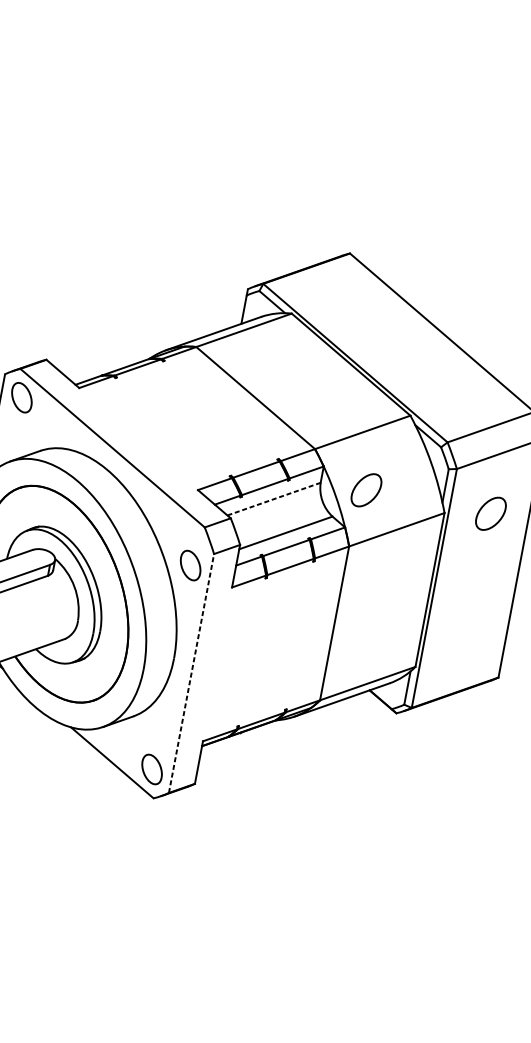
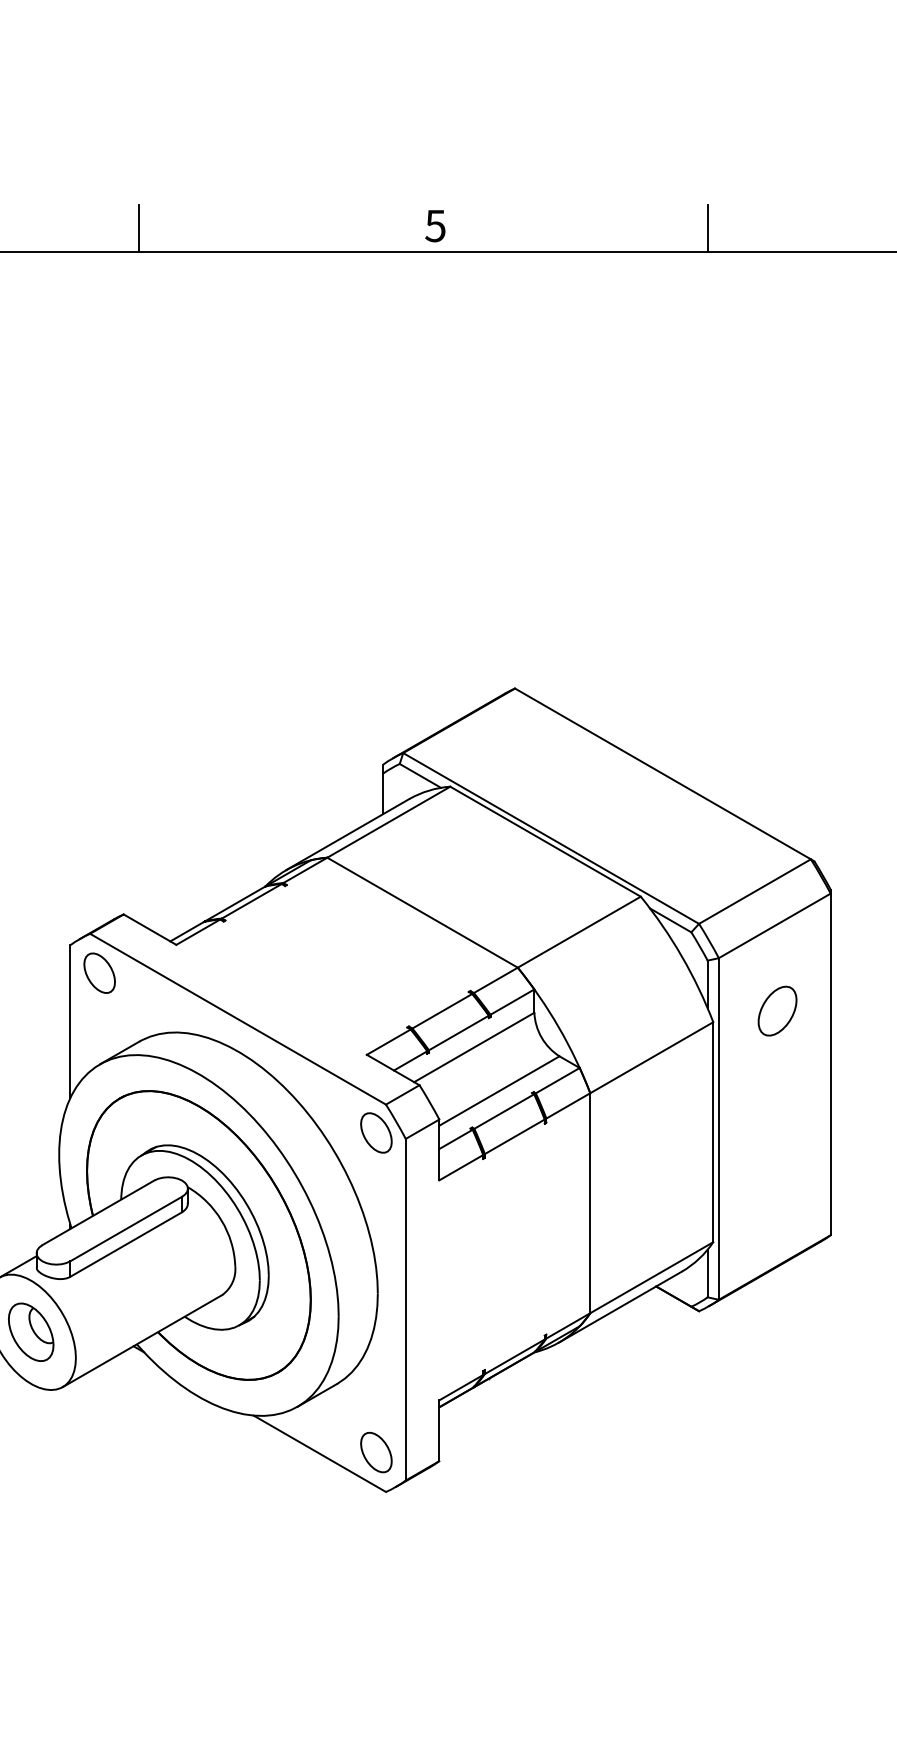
part: (366, 489) -> (599, 1010), removed
line: (274, 499) -> (474, 1047), dashed -> solid
part: (190, 565) -> (376, 1132), moved
line: (191, 673) -> (405, 1309), dashed -> solid

